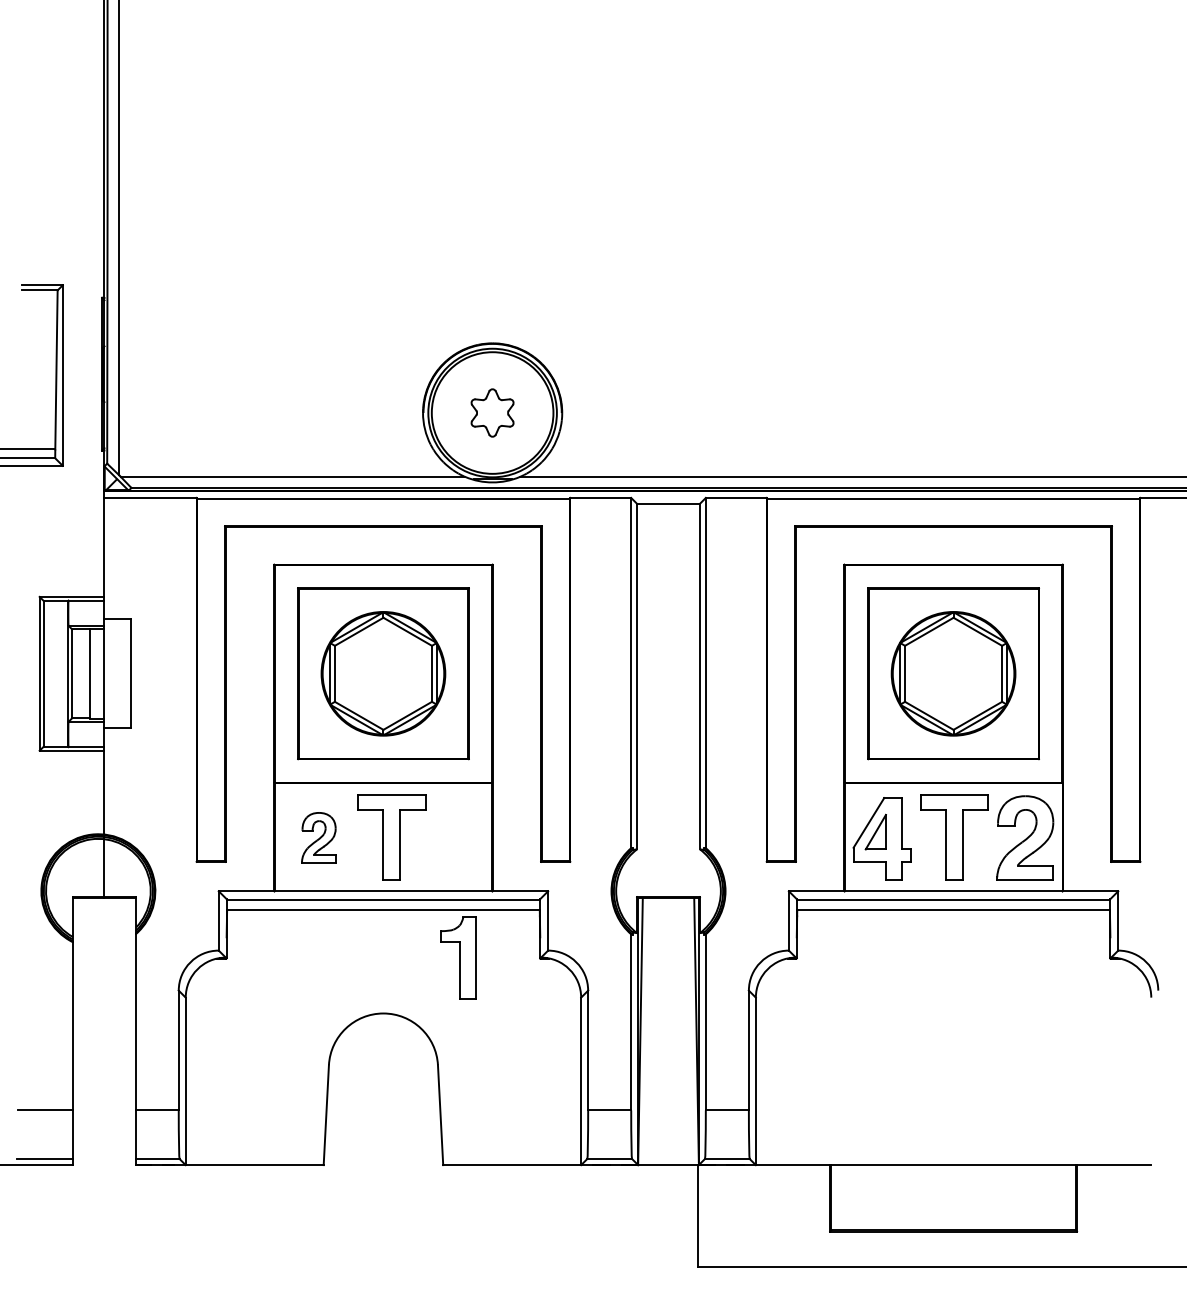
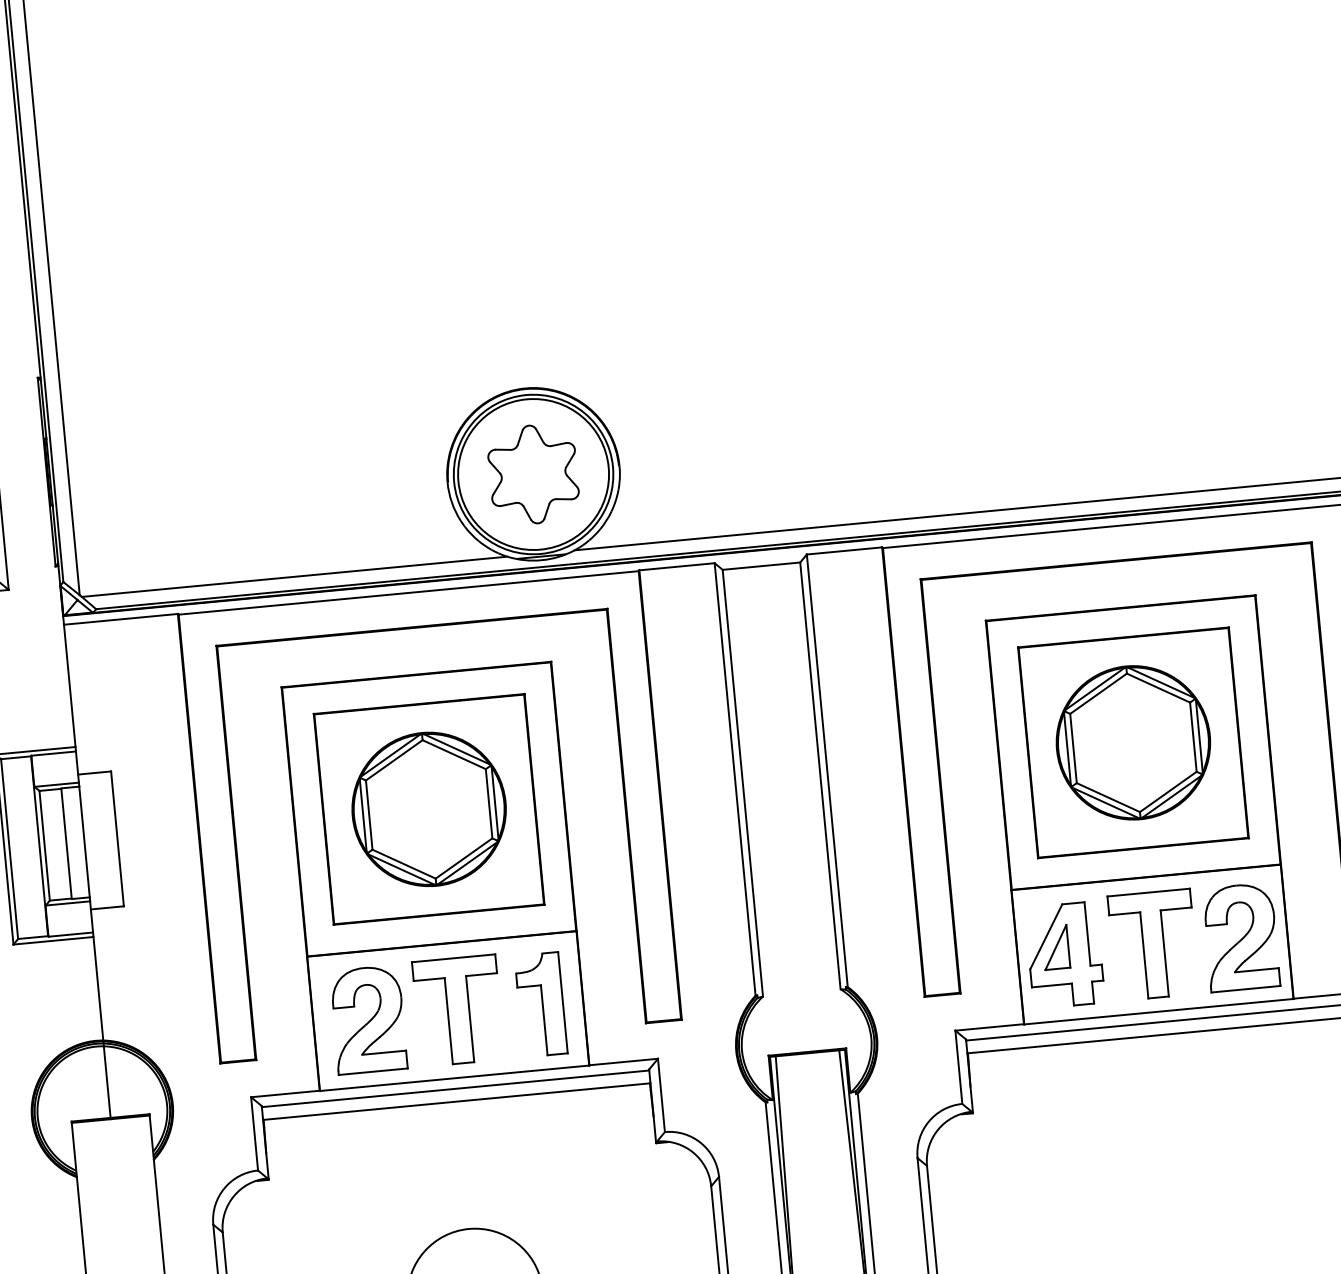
part: (492, 412) -> (533, 473), size x1.67
part: (318, 837) -> (368, 1019), size x1.67
part: (458, 957) -> (541, 1004), moved

